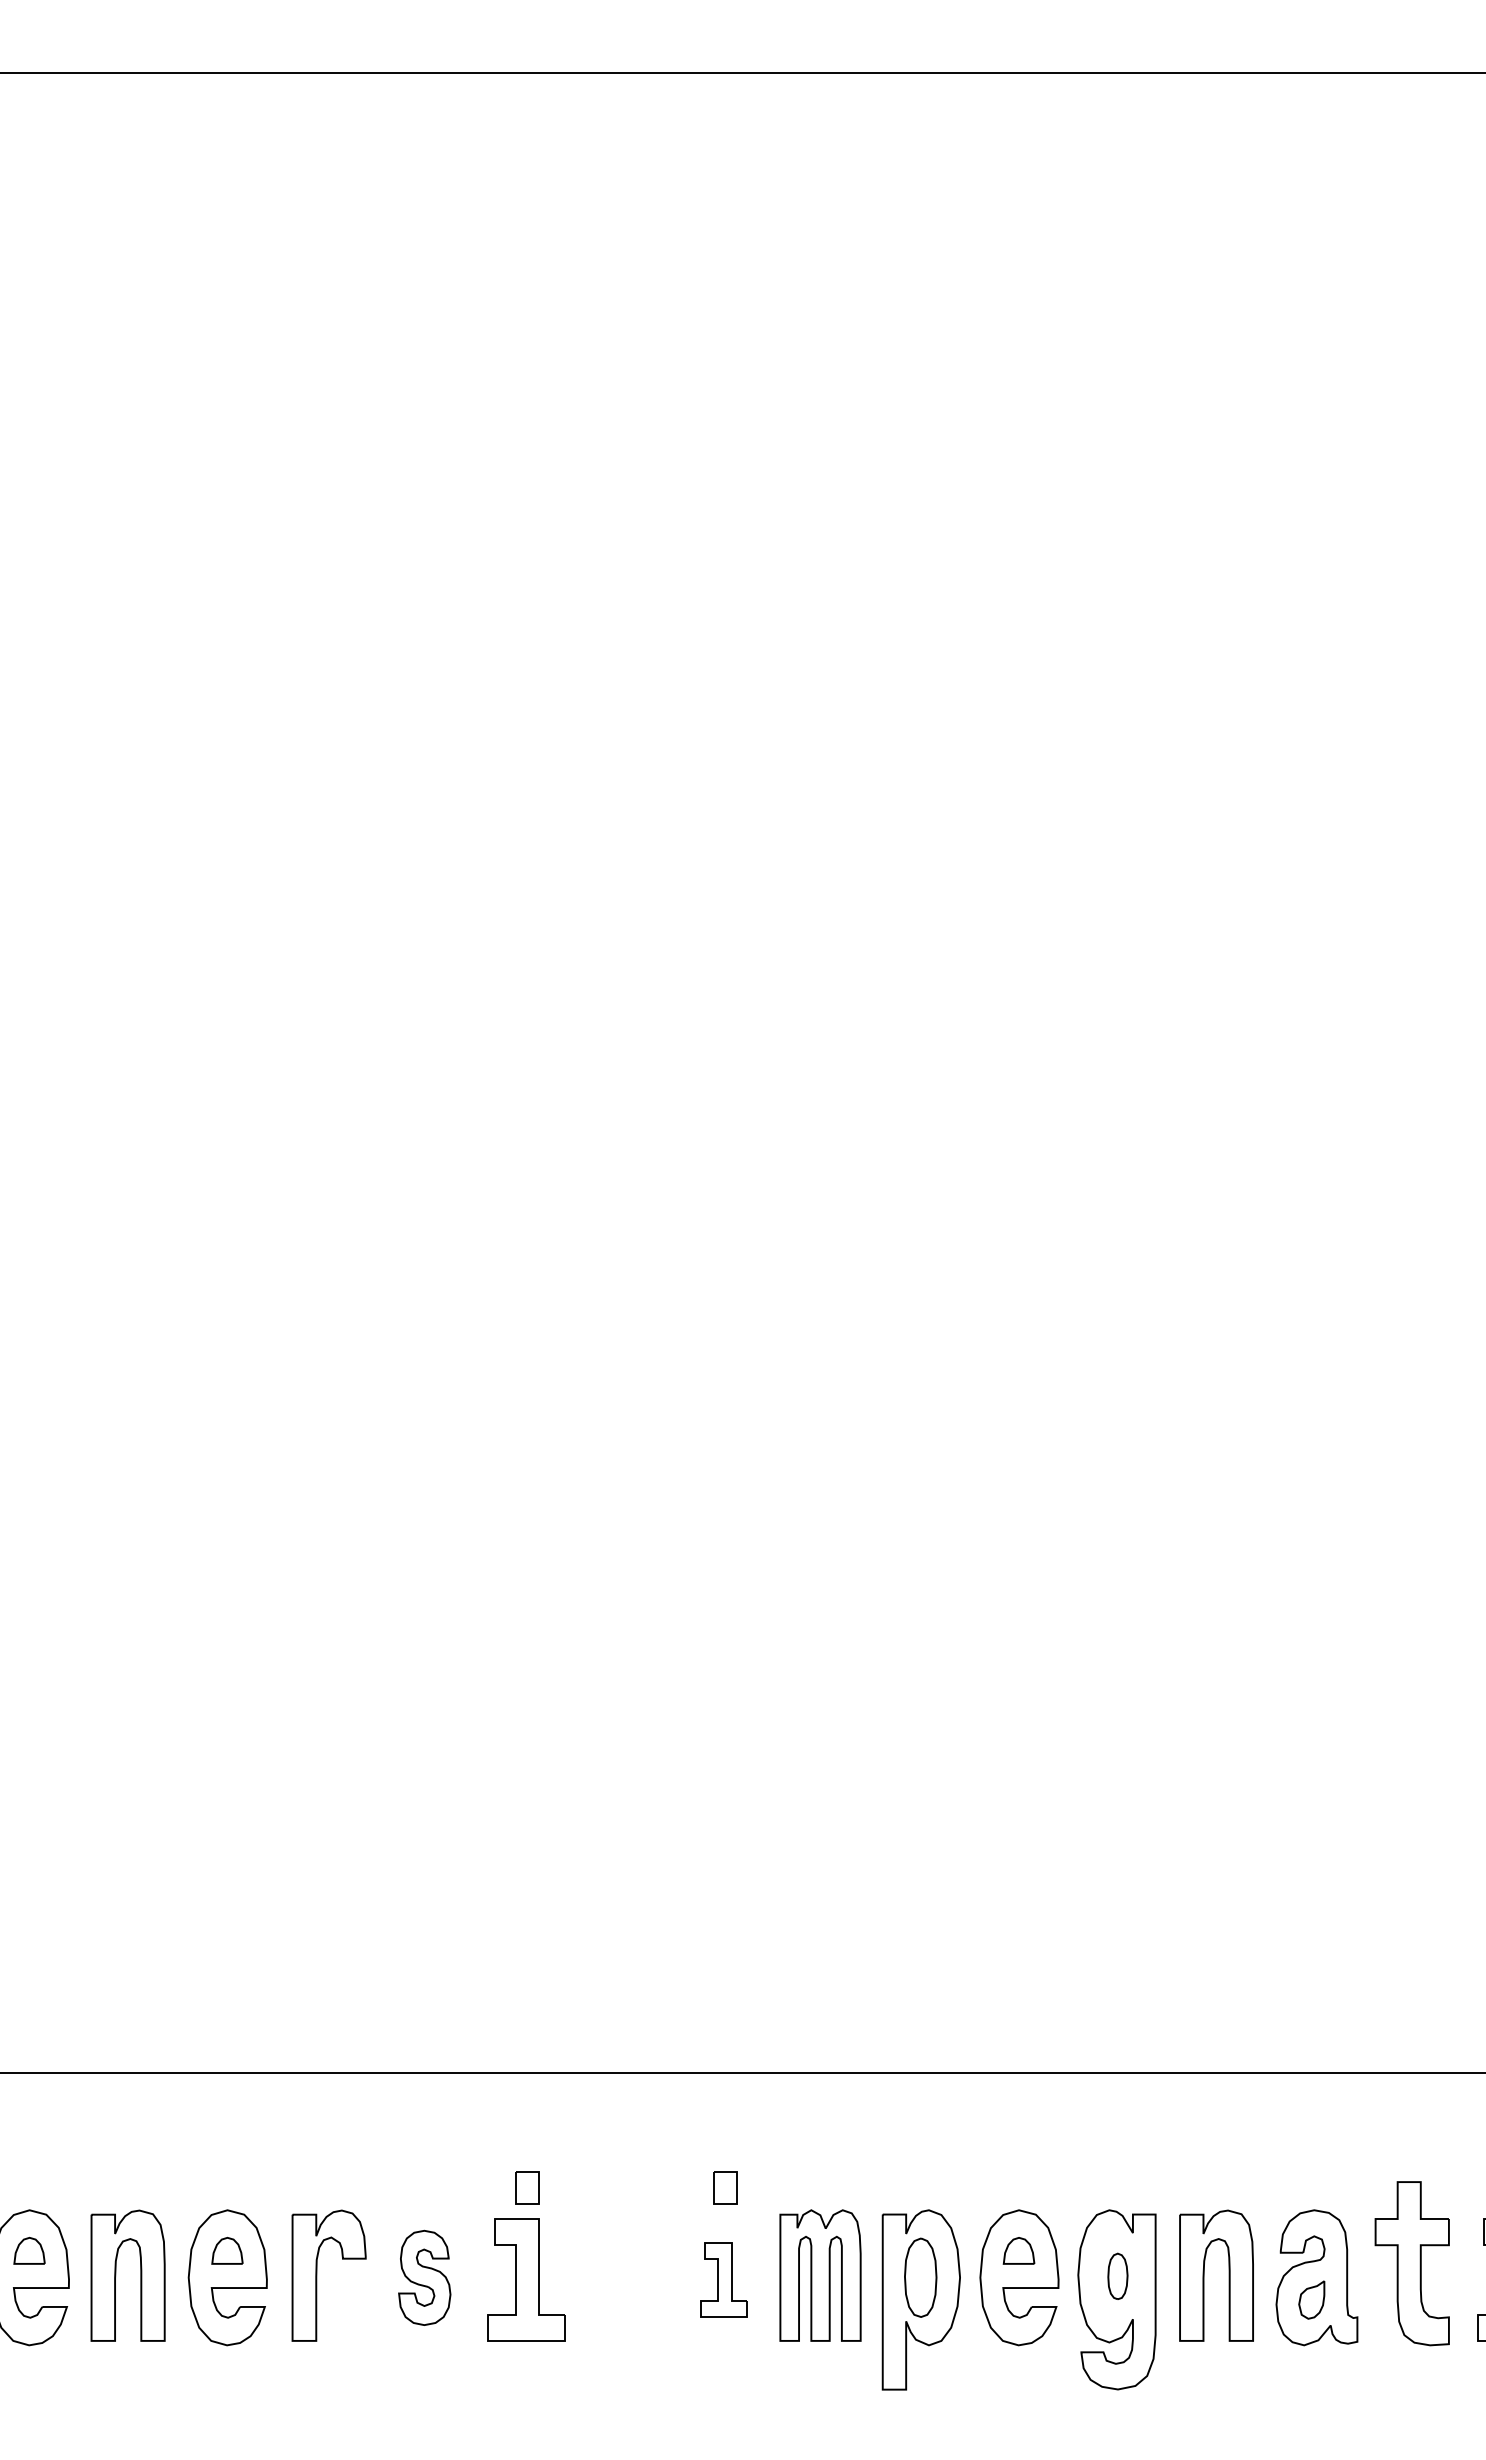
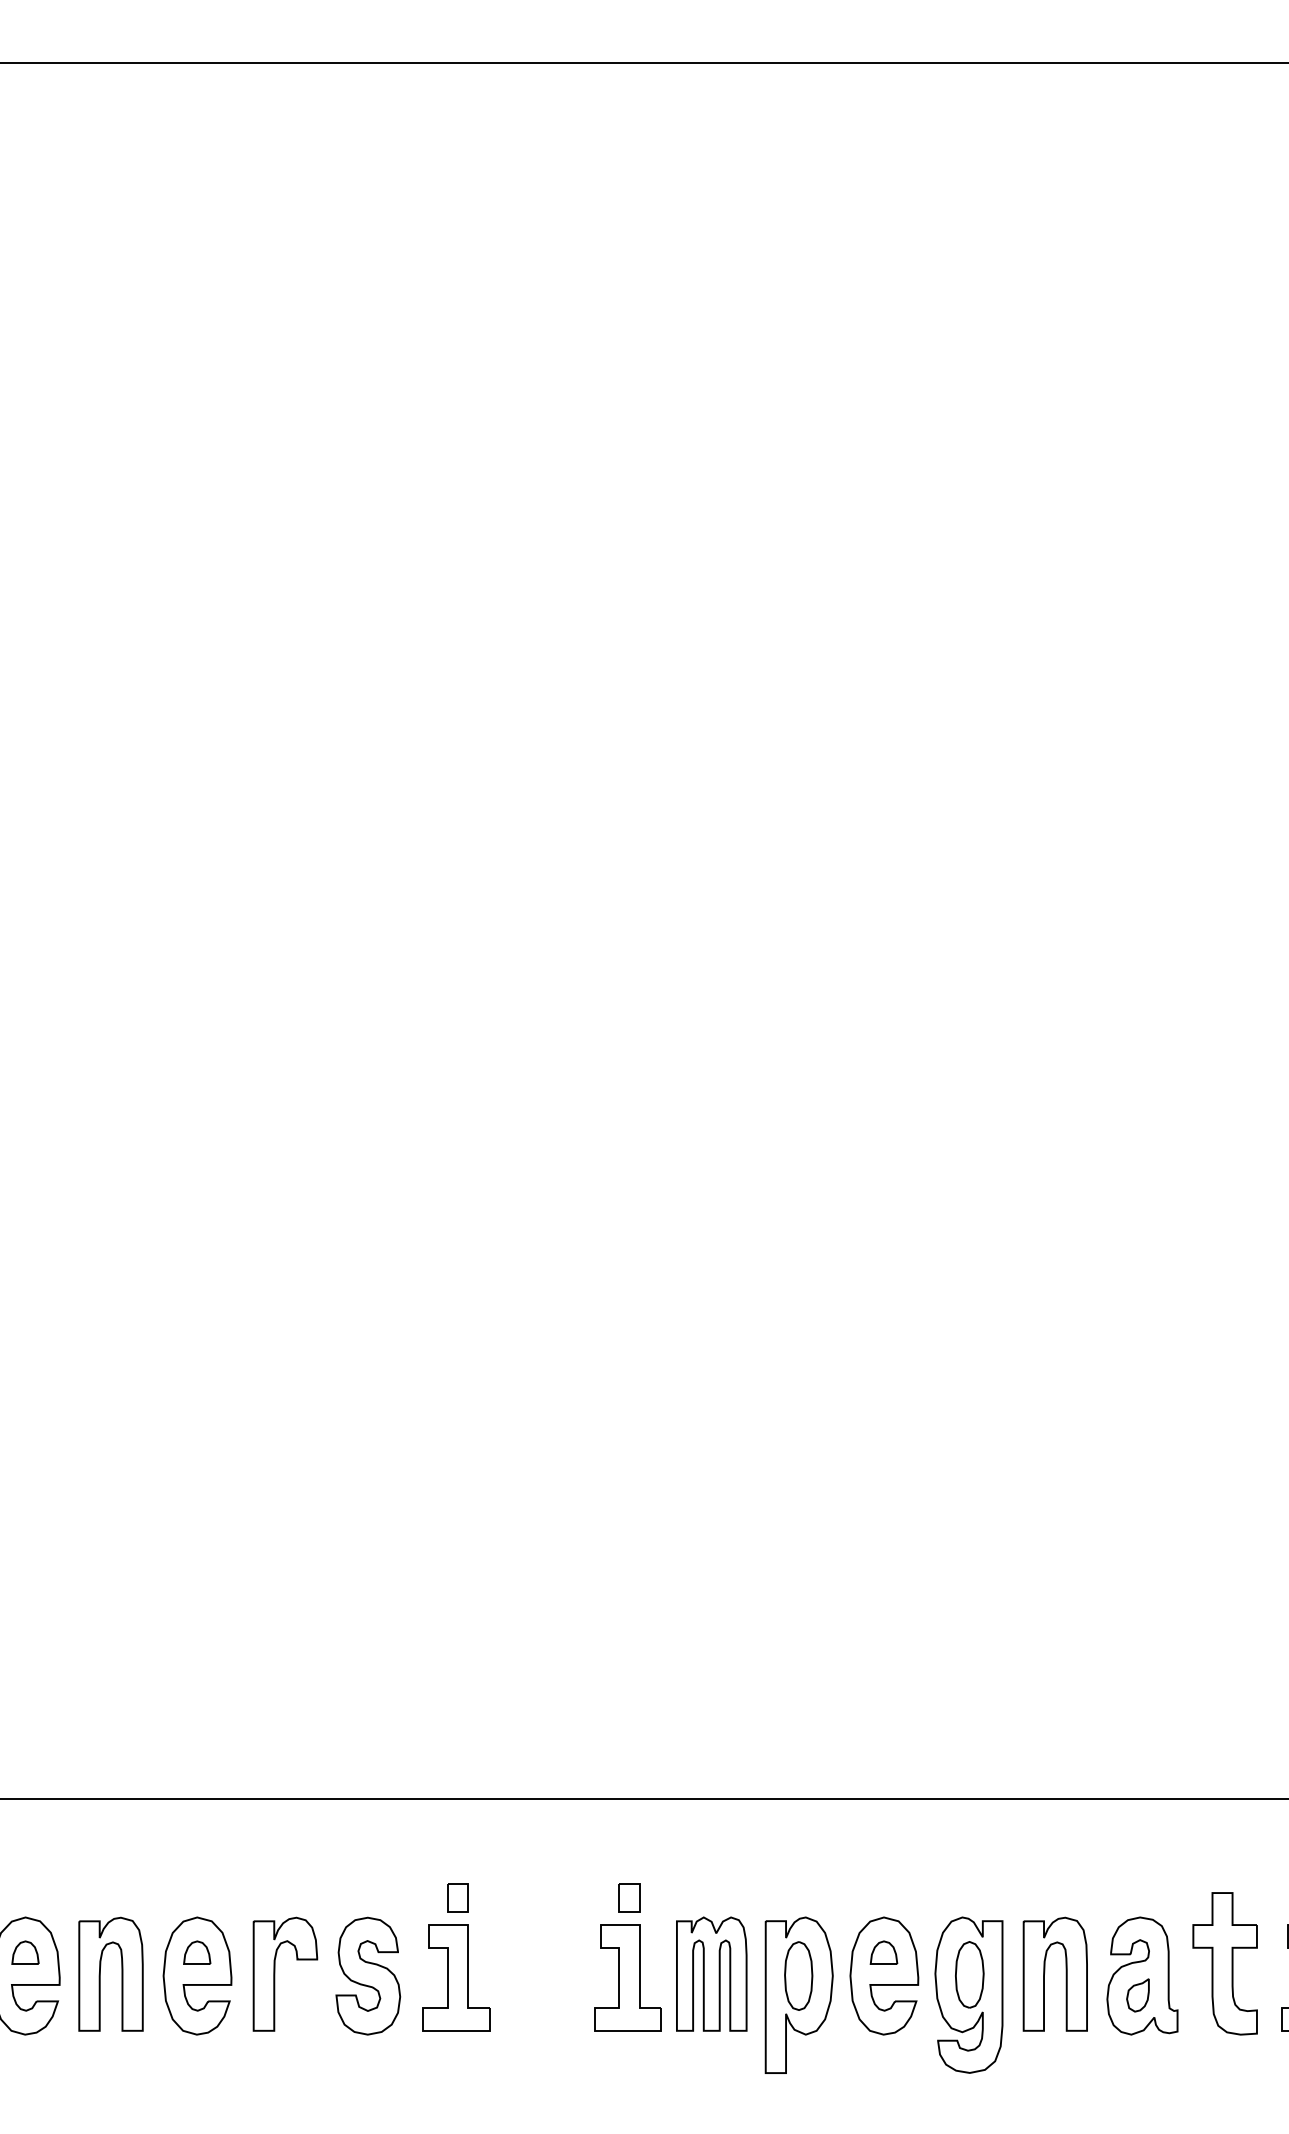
part: (1117, 2276) -> (969, 1974), size x1.67
part: (424, 2277) -> (368, 1975), size x1.43
part: (723, 2279) -> (627, 1977), size x1.67

